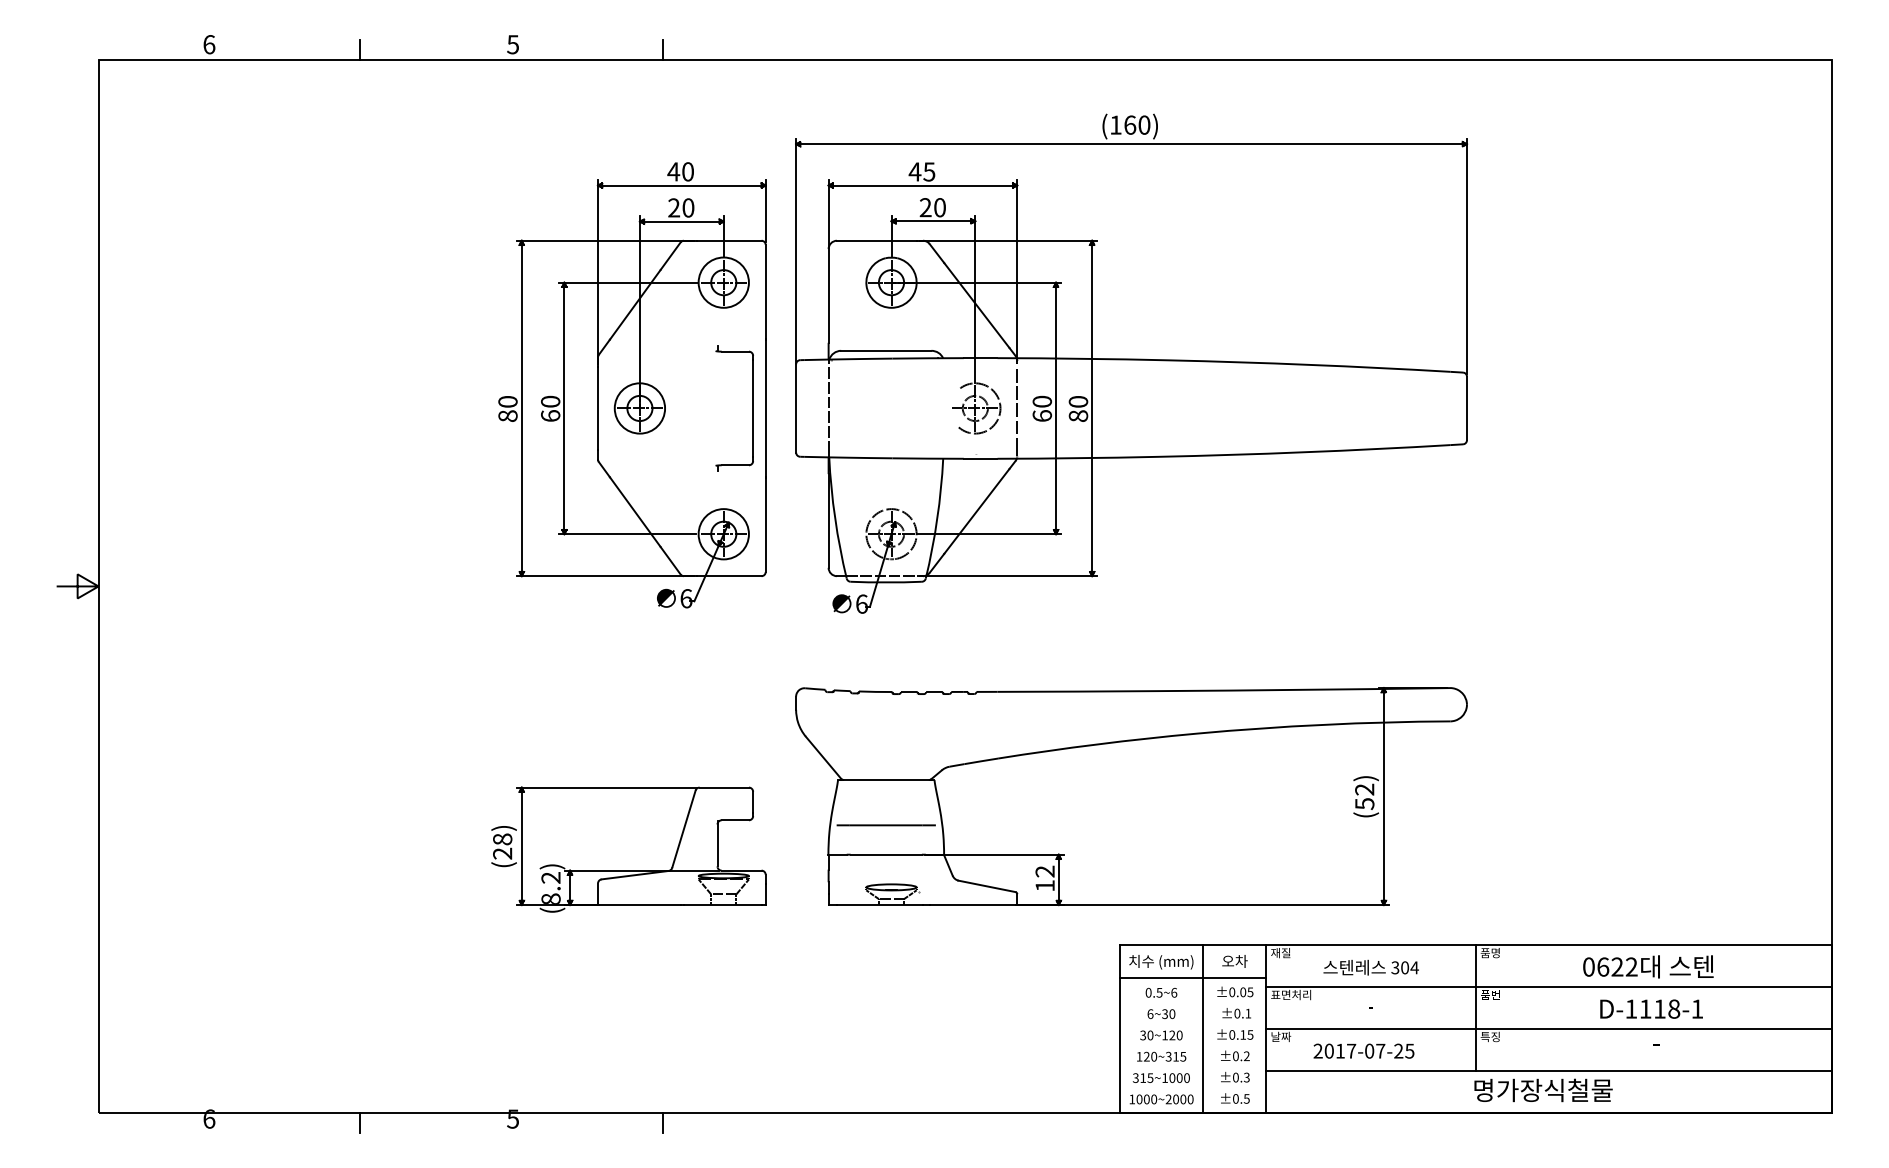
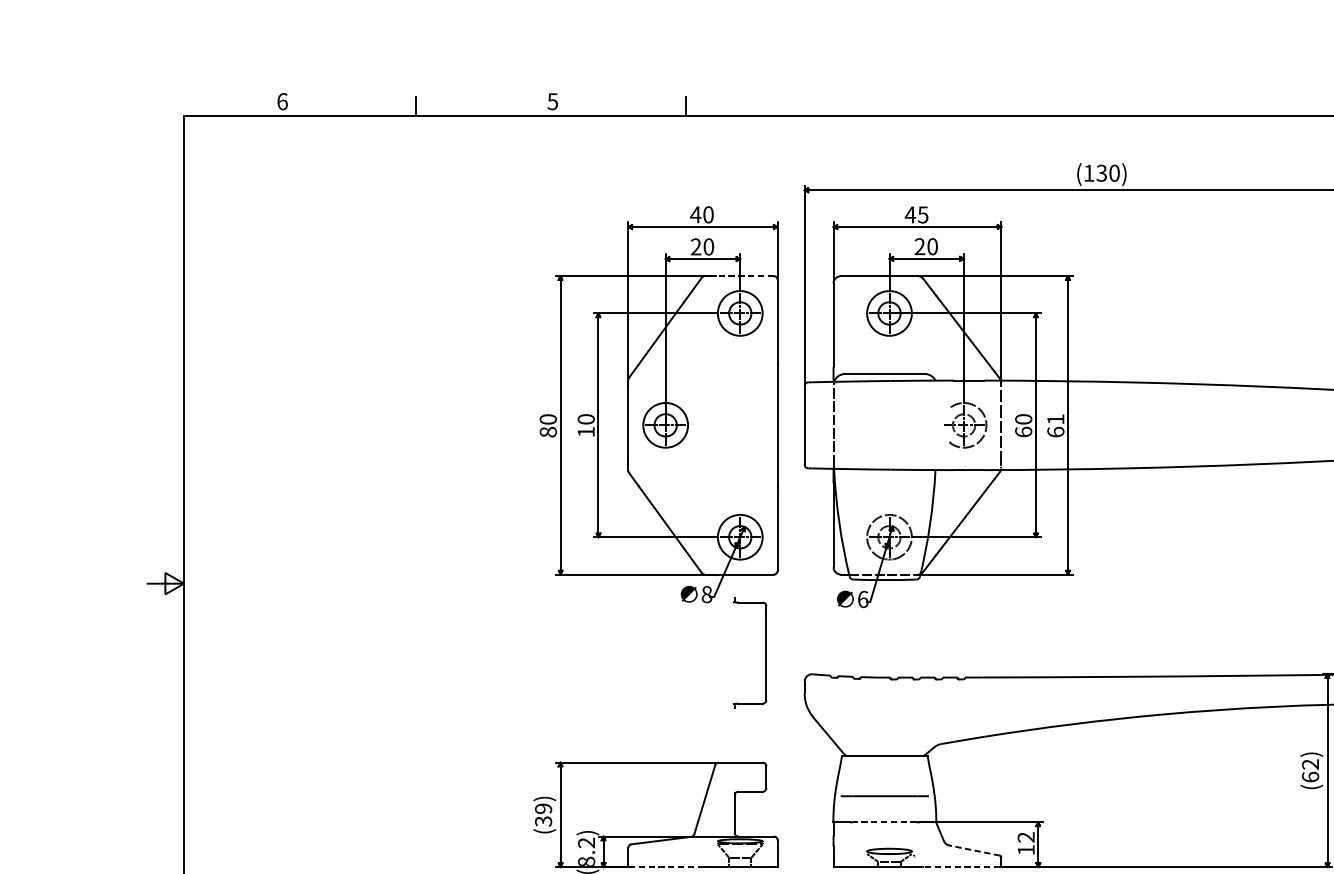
text: (1130, 124) -> (1102, 172), (160) -> (130)
line: (728, 240) -> (744, 275), solid -> dashed
part: (752, 408) -> (765, 653), moved
text: (1078, 408) -> (1055, 425), 80 -> 61
text: (550, 415) -> (586, 431), 60 -> 10
text: (686, 598) -> (707, 594), 6 -> 8
text: (1364, 803) -> (1310, 776), (52) -> (62)
text: (502, 846) -> (543, 815), (28) -> (39)
line: (886, 854) -> (885, 822), solid -> dashed
line: (986, 886) -> (974, 850), solid -> dashed
line: (639, 905) -> (665, 867), solid -> dashed
line: (972, 905) -> (961, 867), solid -> dashed

